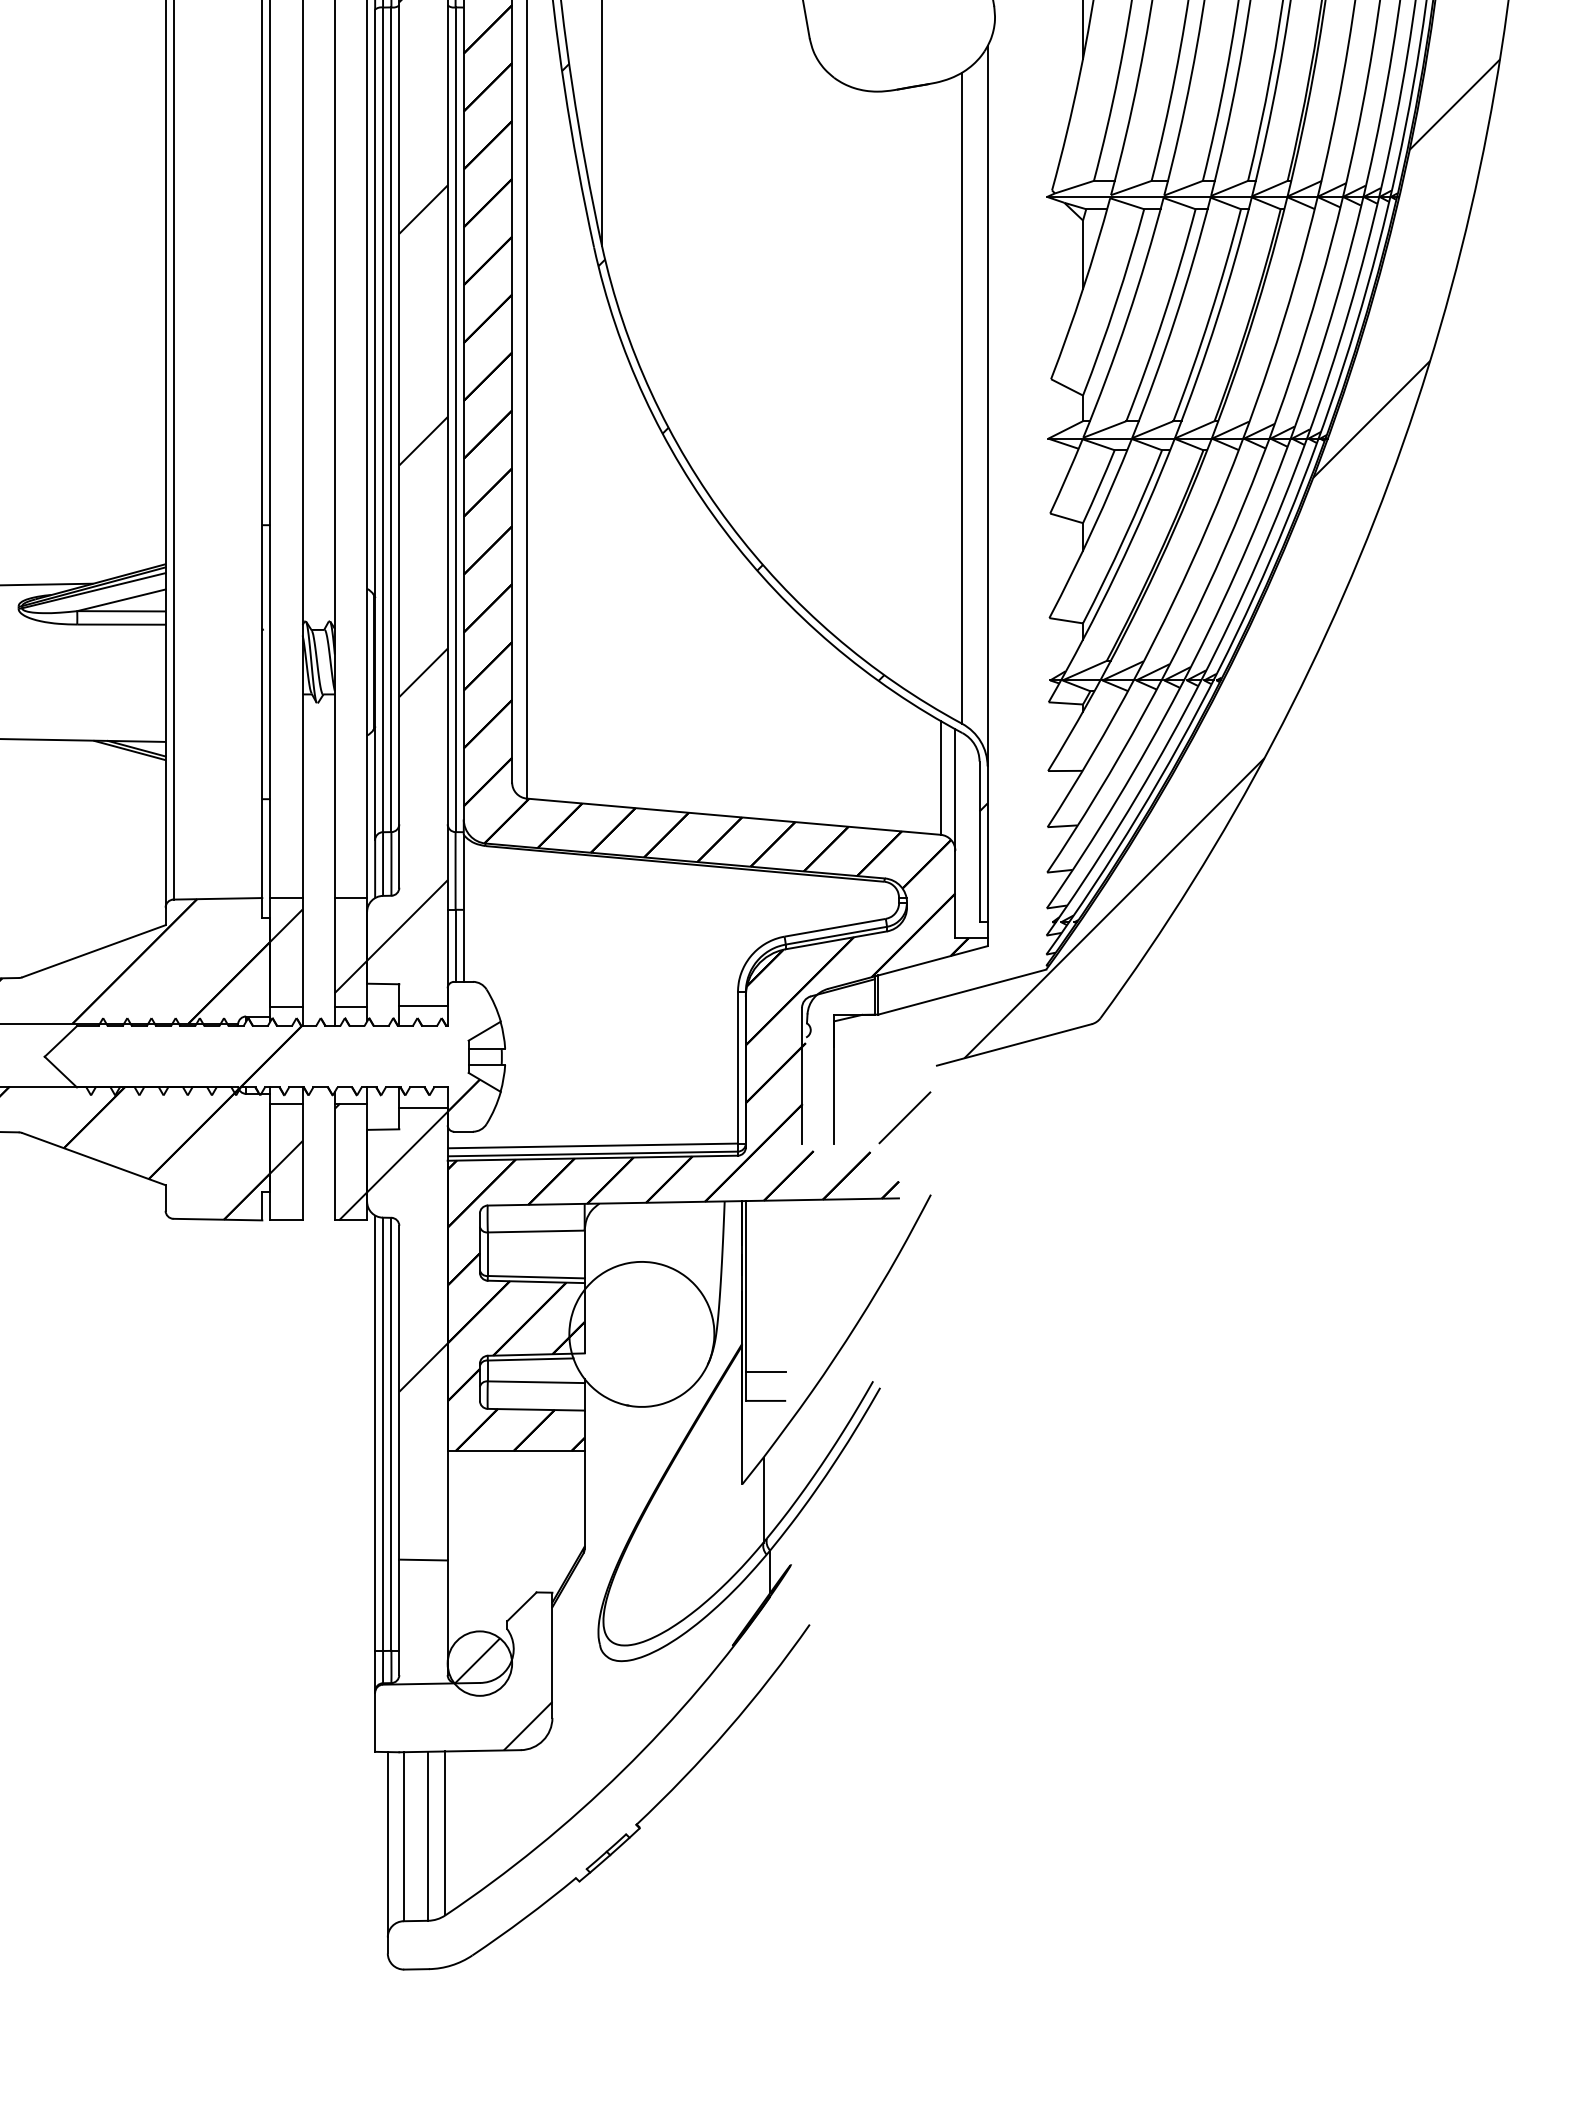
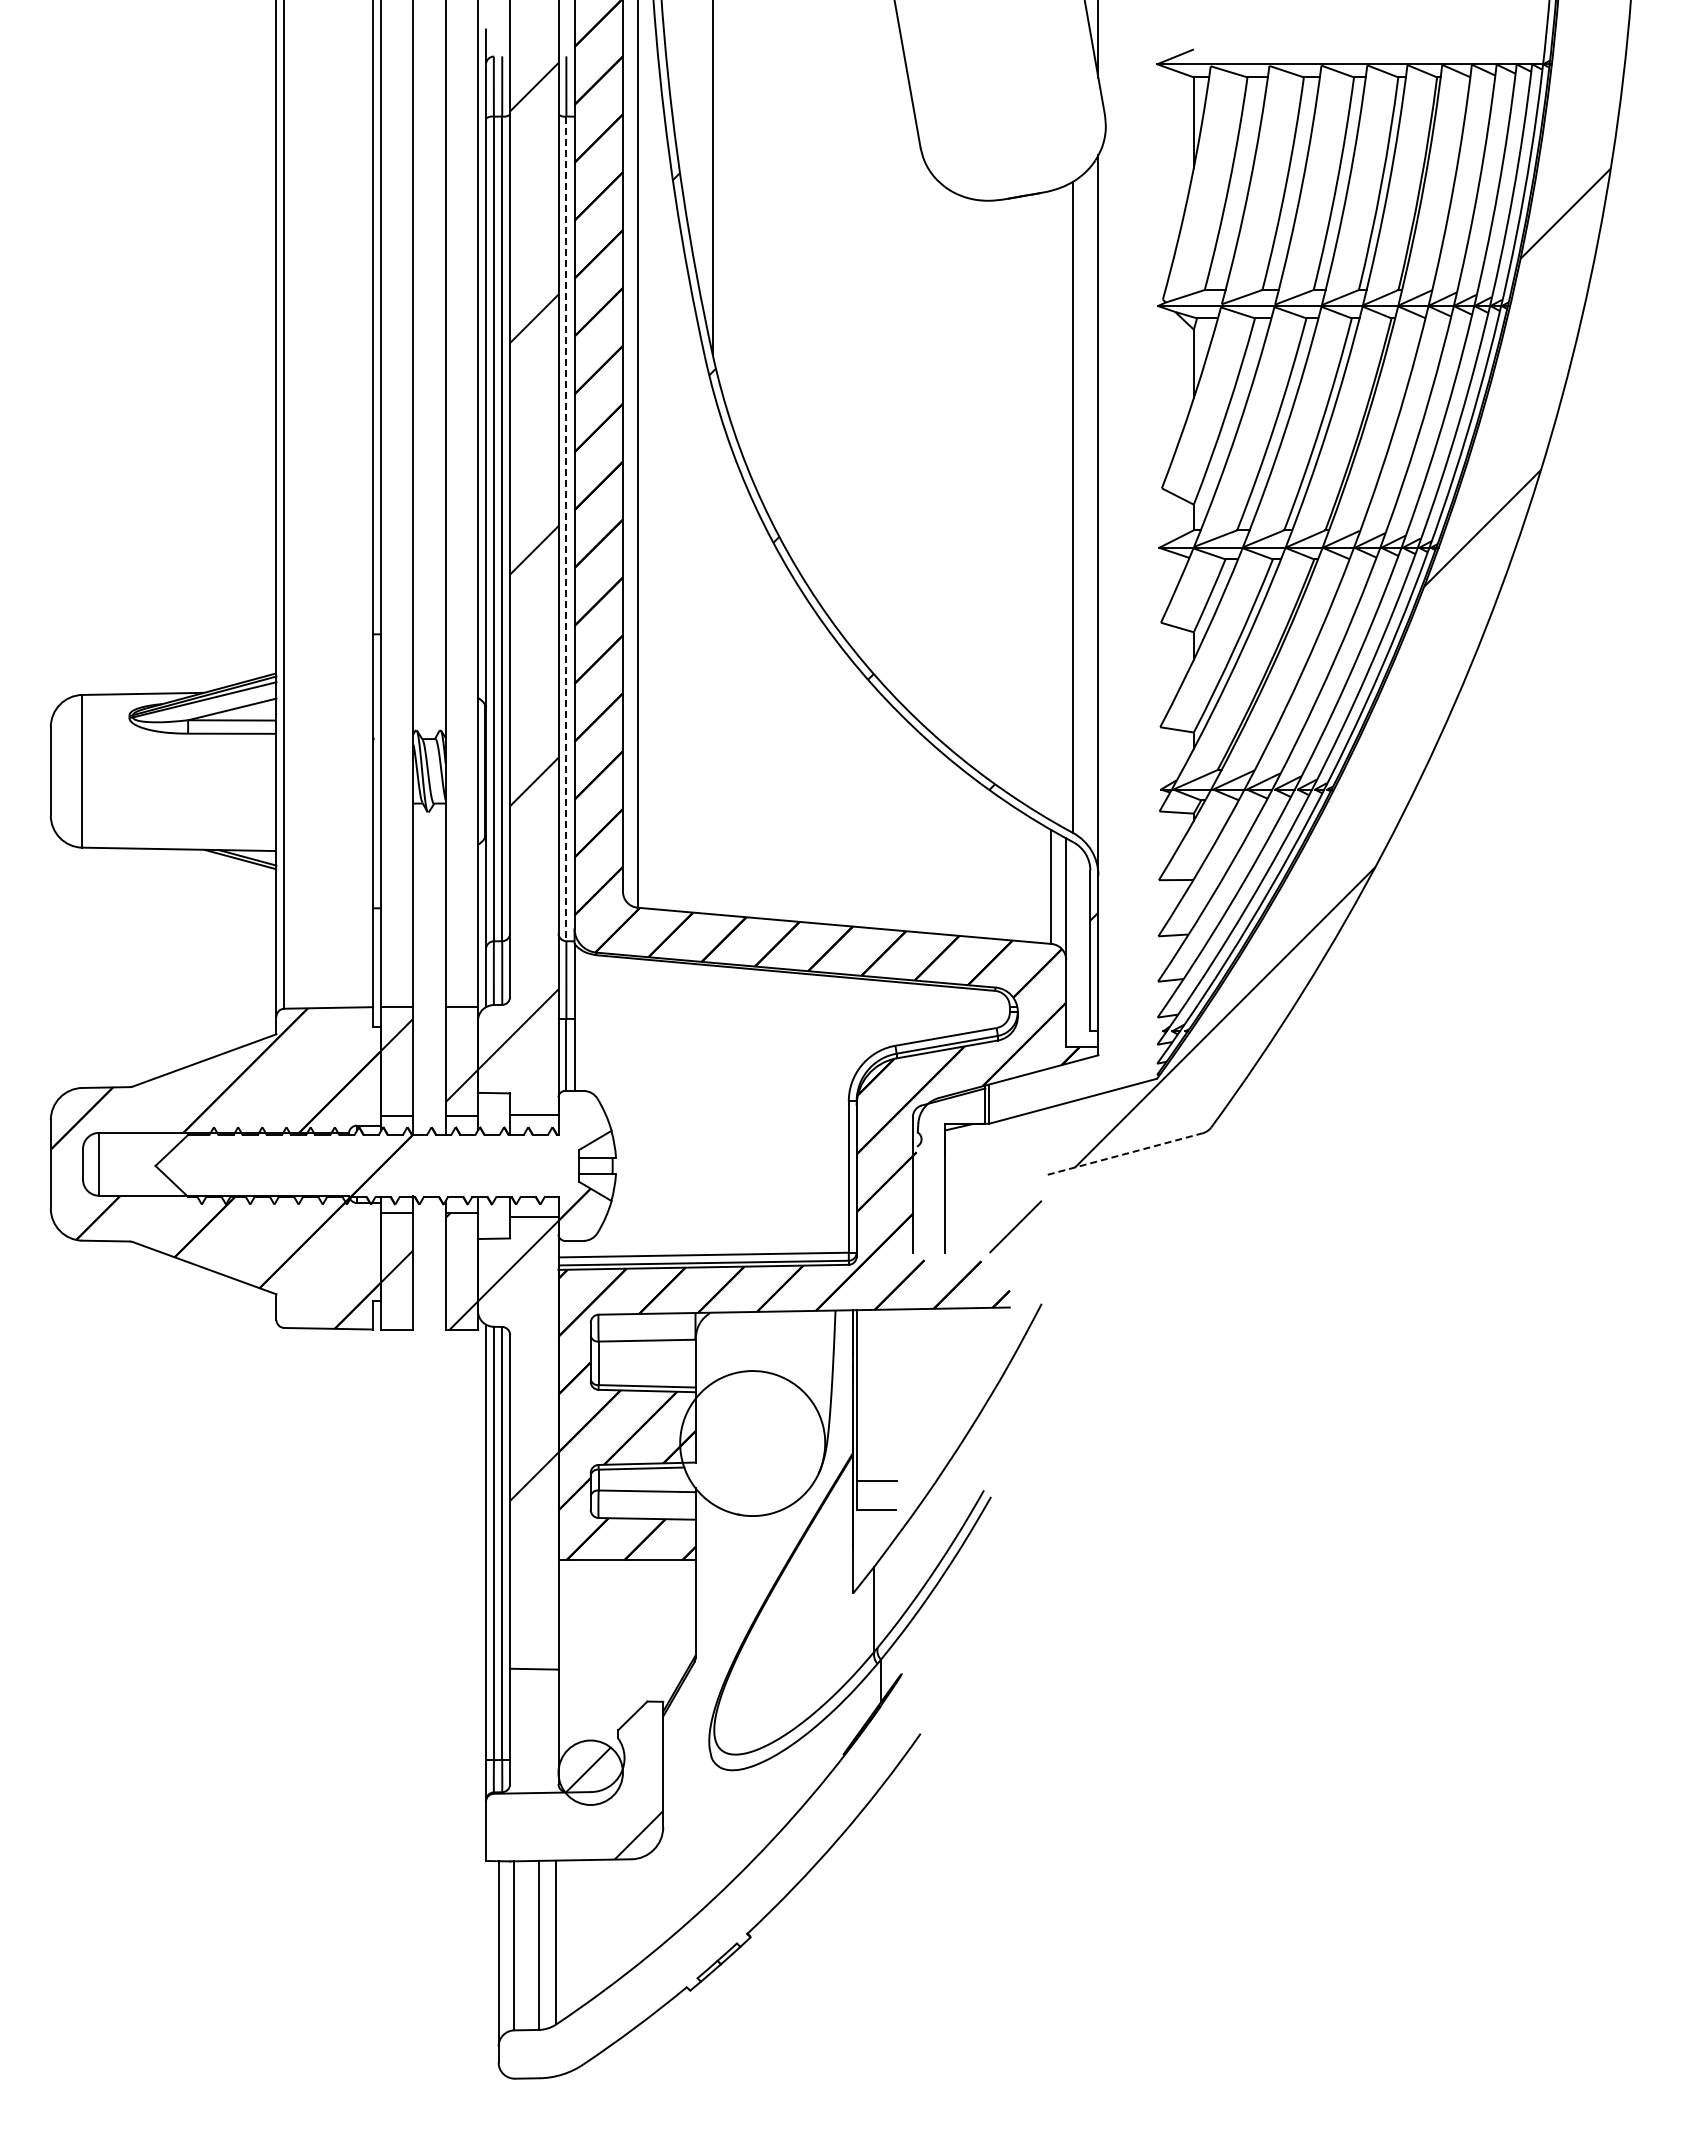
line: (455, 420) -> (566, 529), solid -> dashed
line: (1014, 1044) -> (1125, 1153), solid -> dashed

